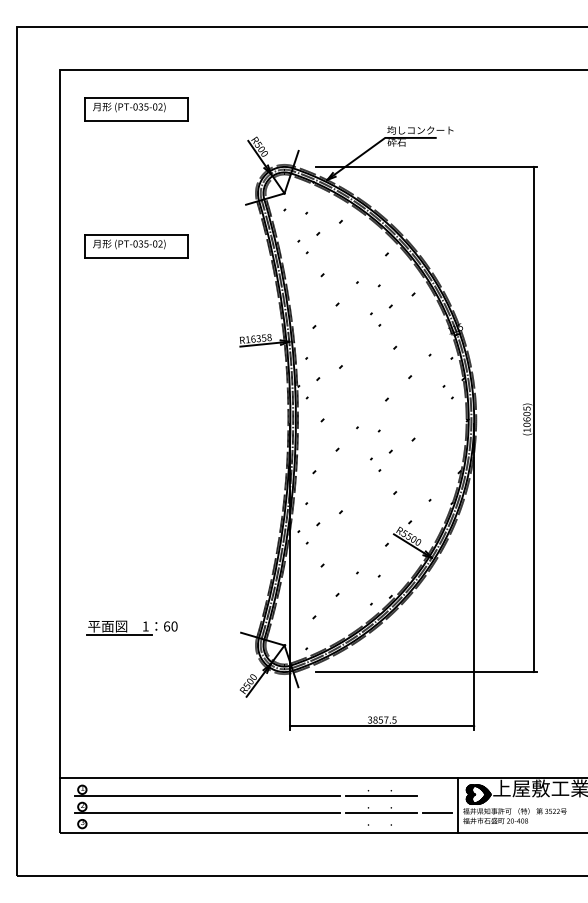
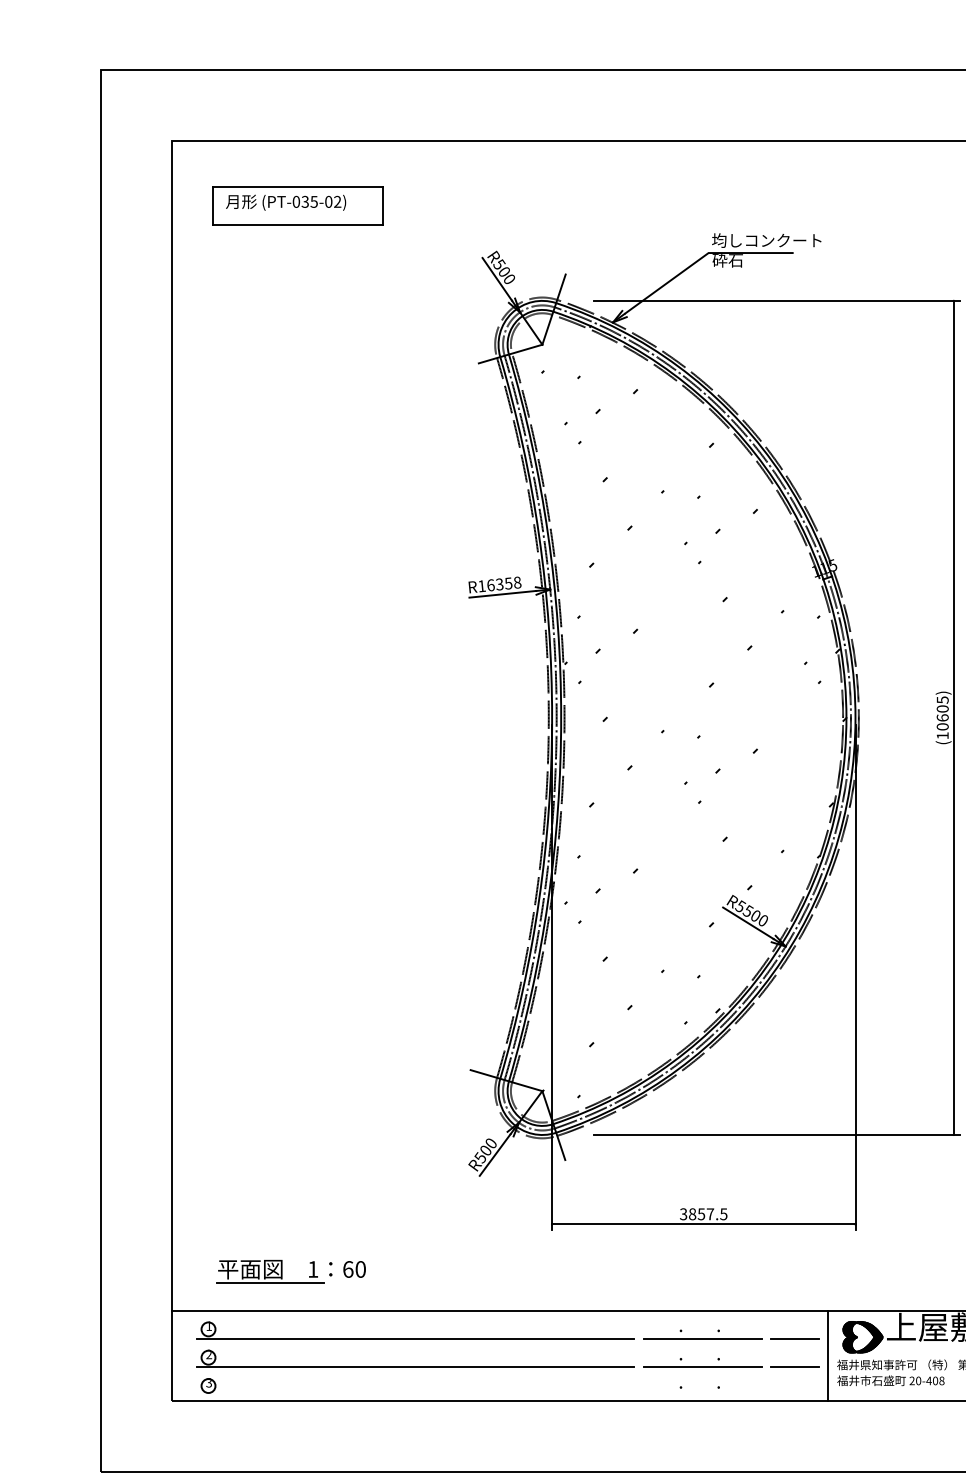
part: (136, 246) -> (297, 432), removed
part: (131, 627) -> (289, 1271), moved
line: (437, 795) -> (794, 1338), added

